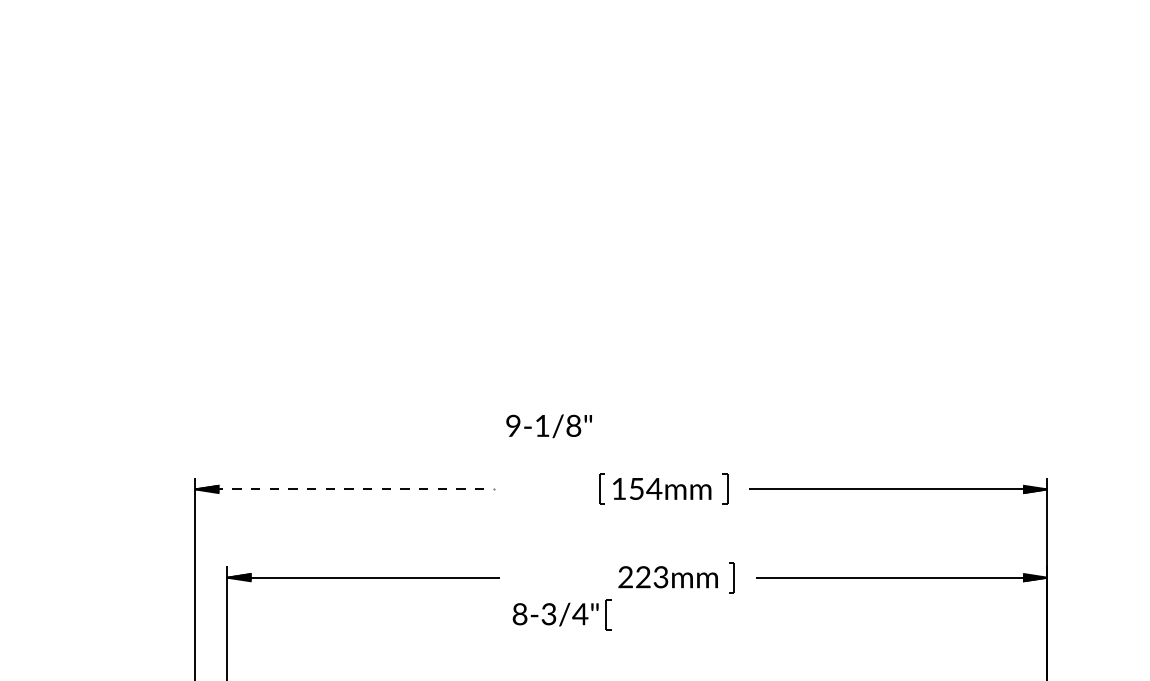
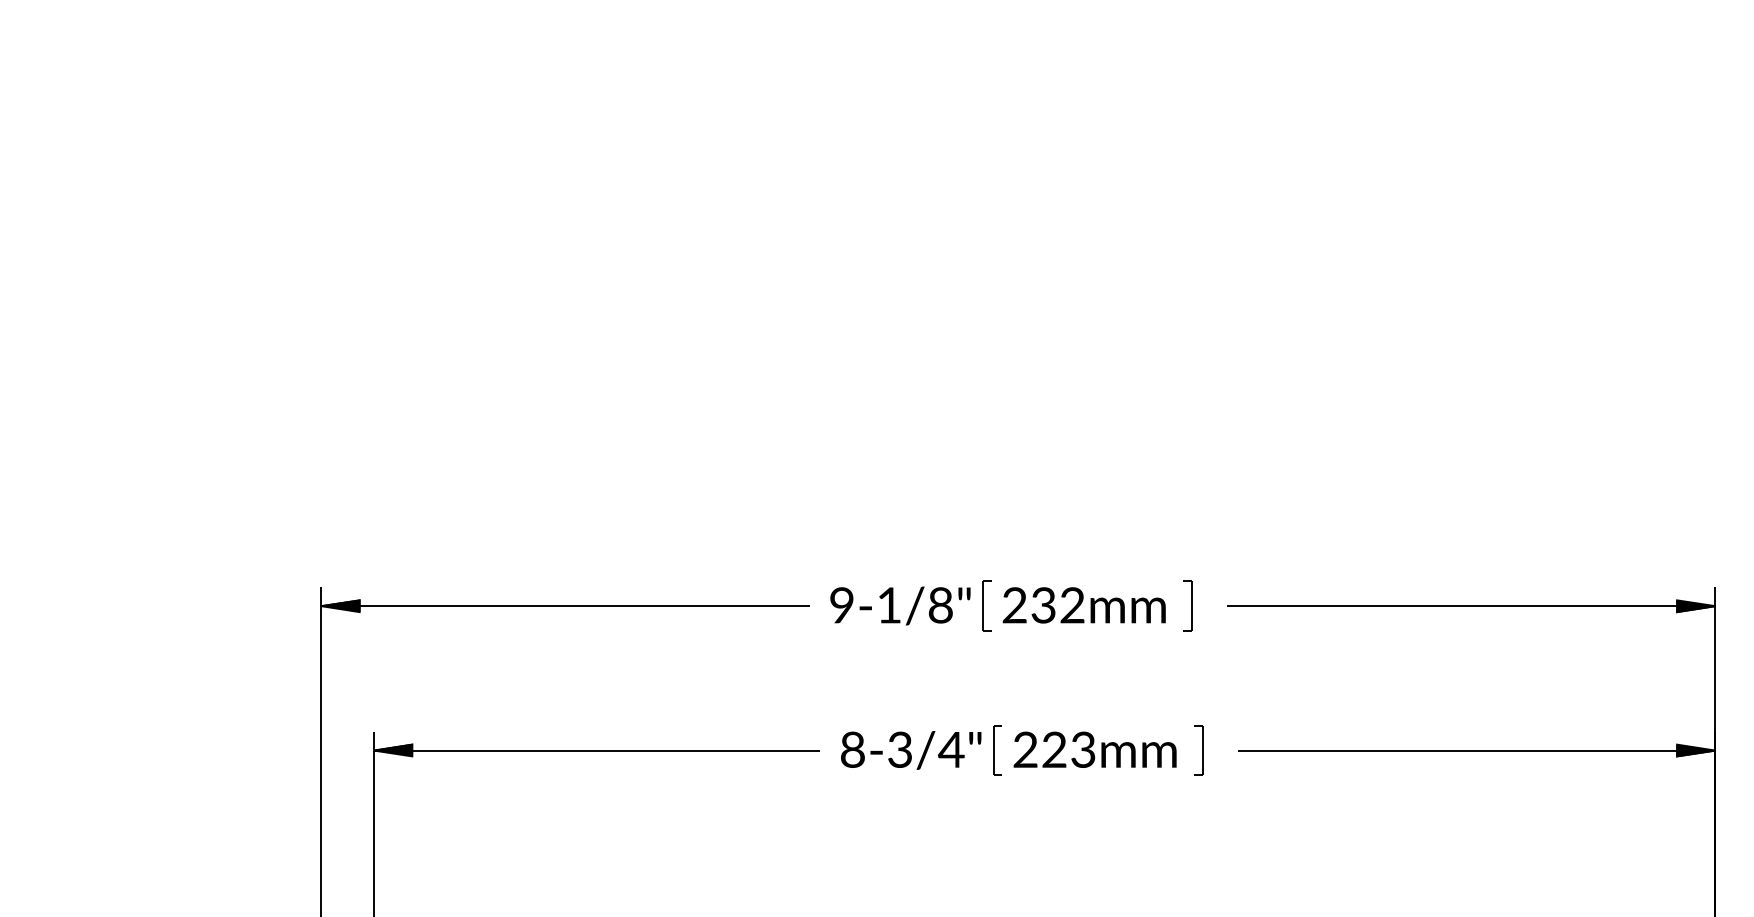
text: (548, 426) -> (899, 606), moved
text: (636, 488) -> (1043, 604), 154mm -> 232mm
line: (344, 489) -> (565, 606), dashed -> solid
part: (561, 614) -> (920, 750), moved

